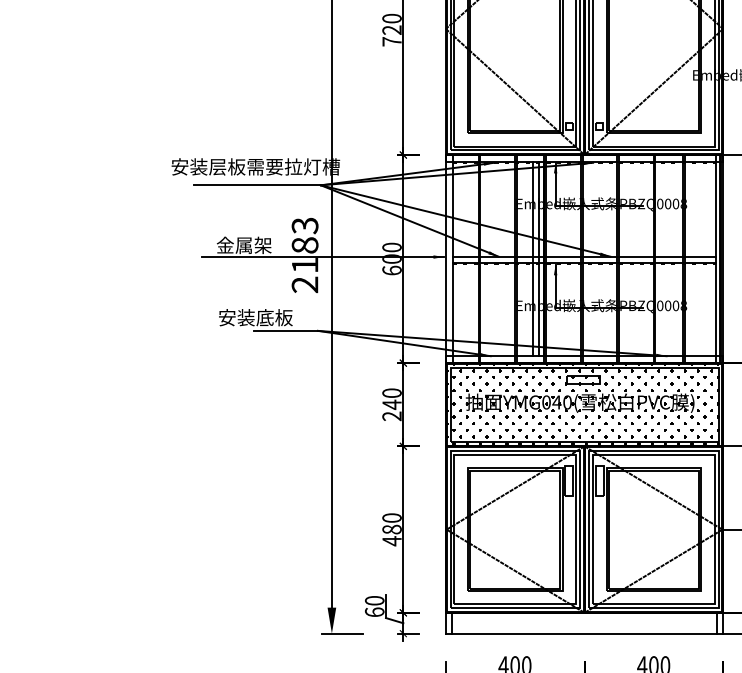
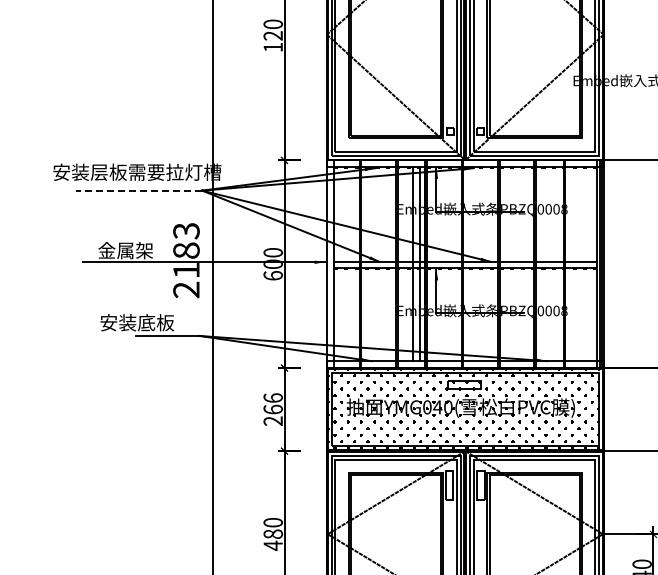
text: (391, 41) -> (272, 47), 720 -> 120
line: (257, 185) -> (138, 190), solid -> dashed
text: (391, 399) -> (272, 404), 240 -> 266

